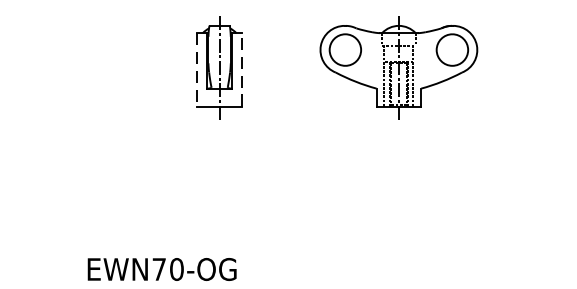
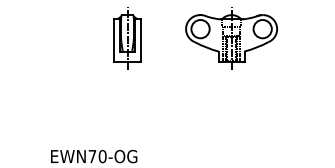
line: (242, 69) -> (140, 40), dashed -> solid
line: (197, 71) -> (114, 41), dashed -> solid

